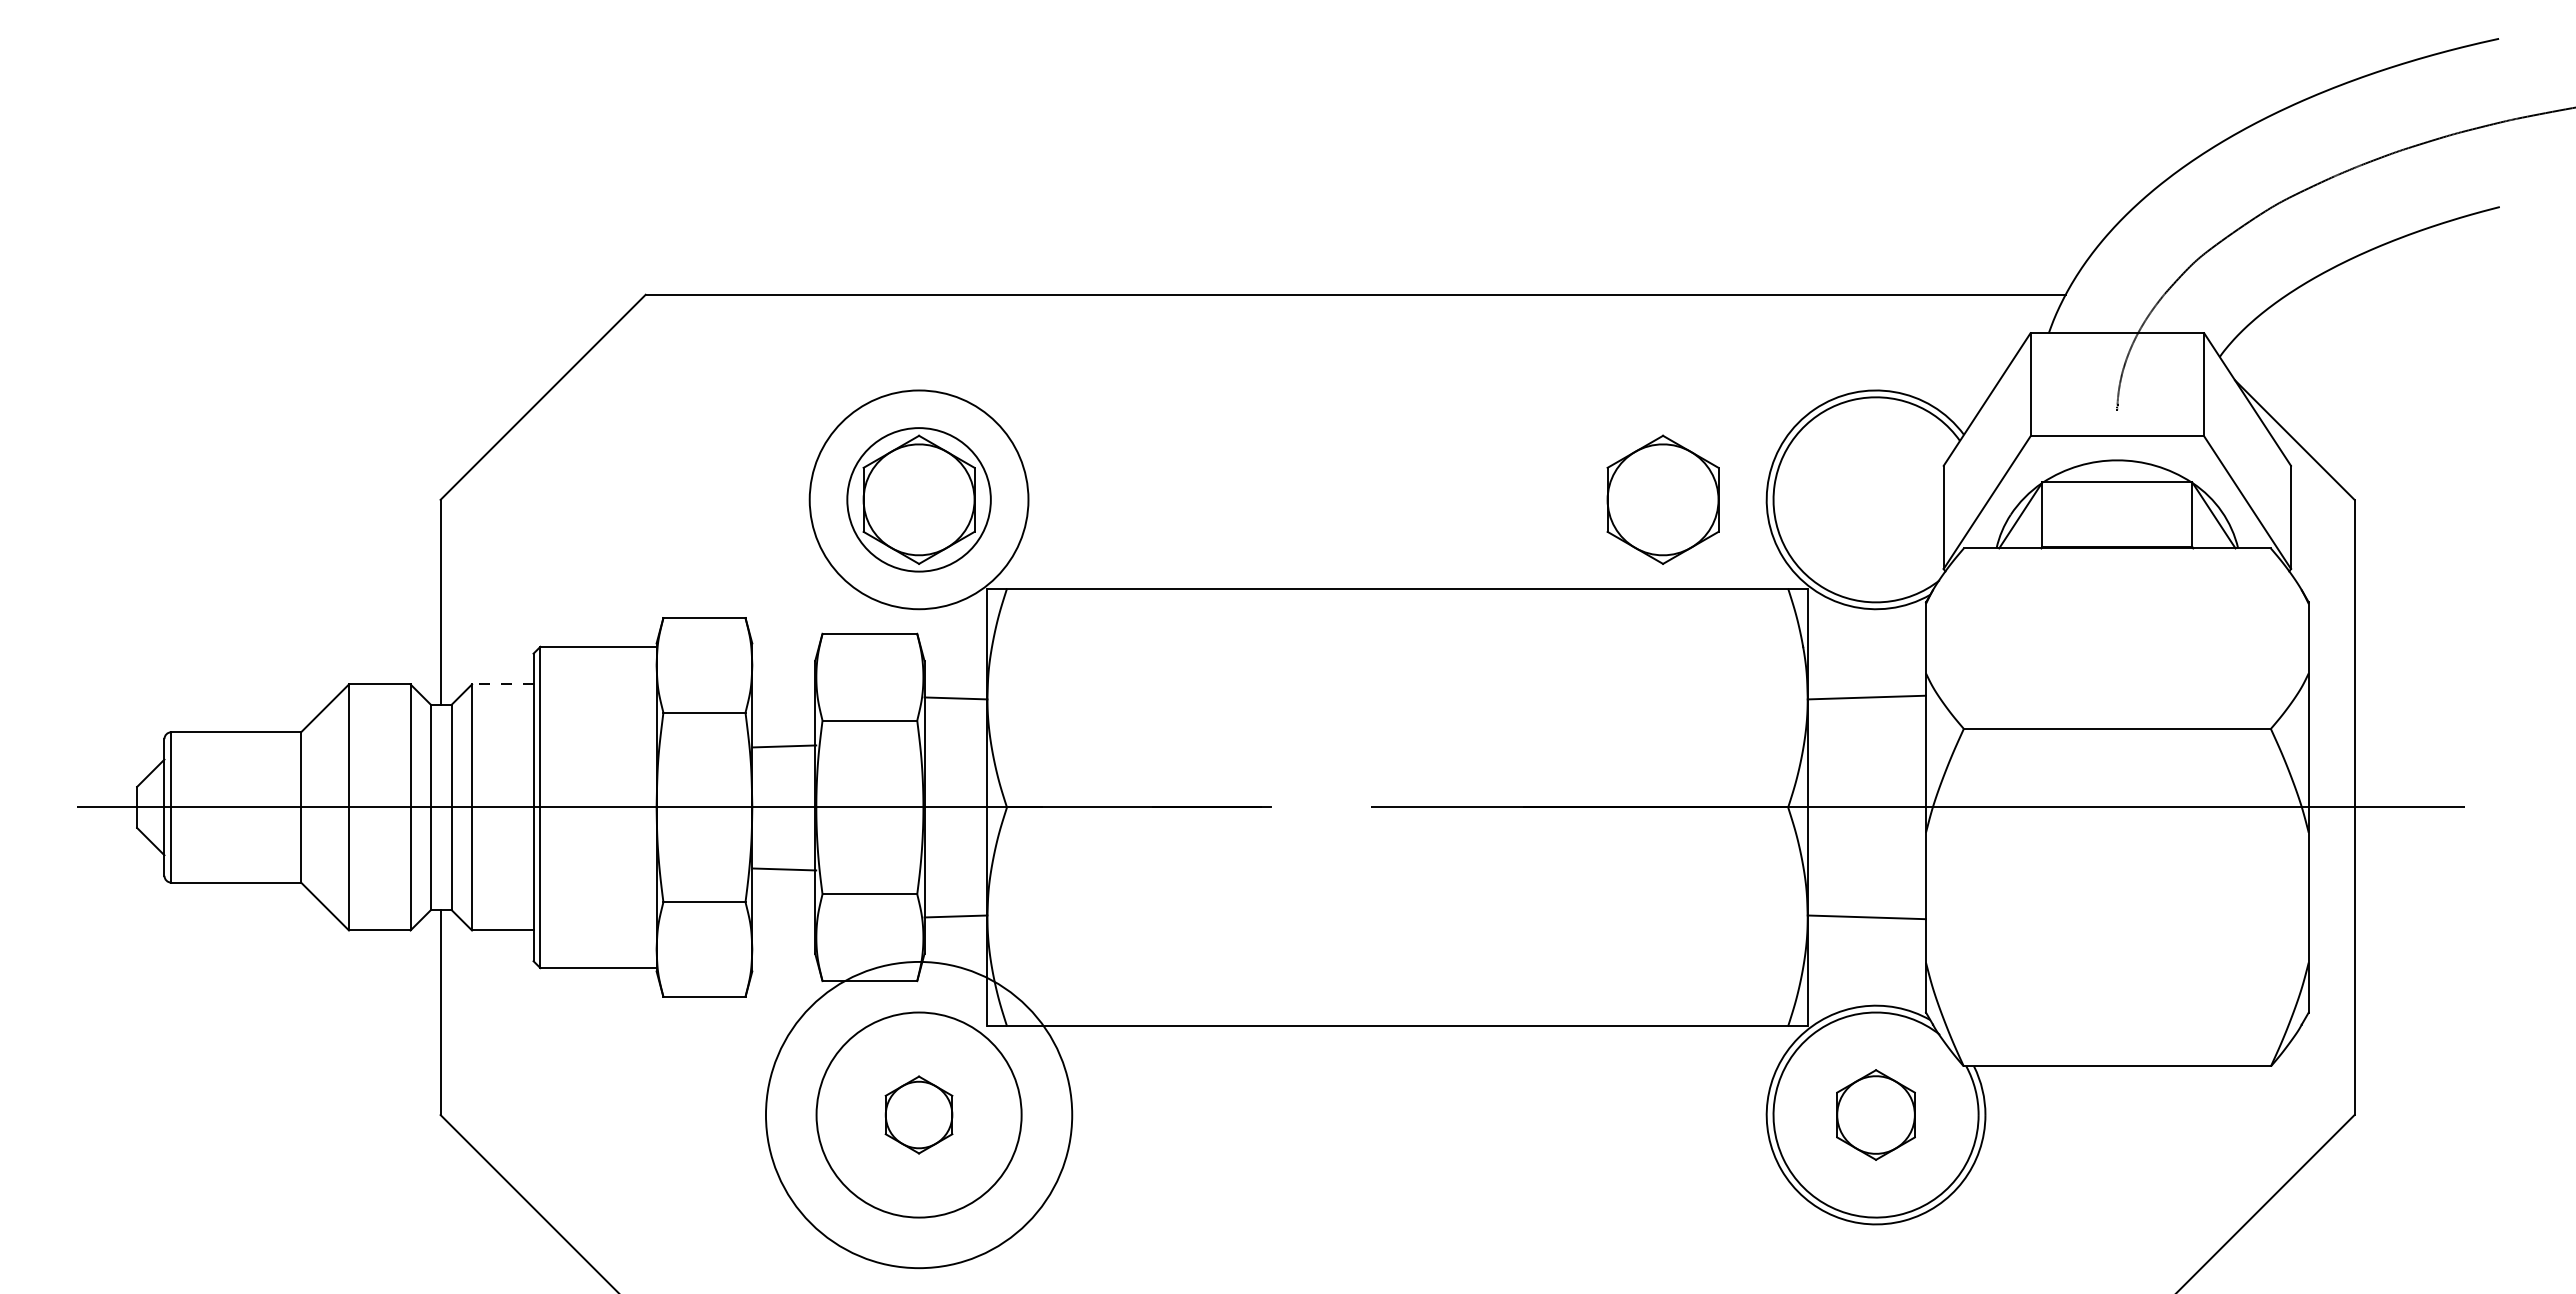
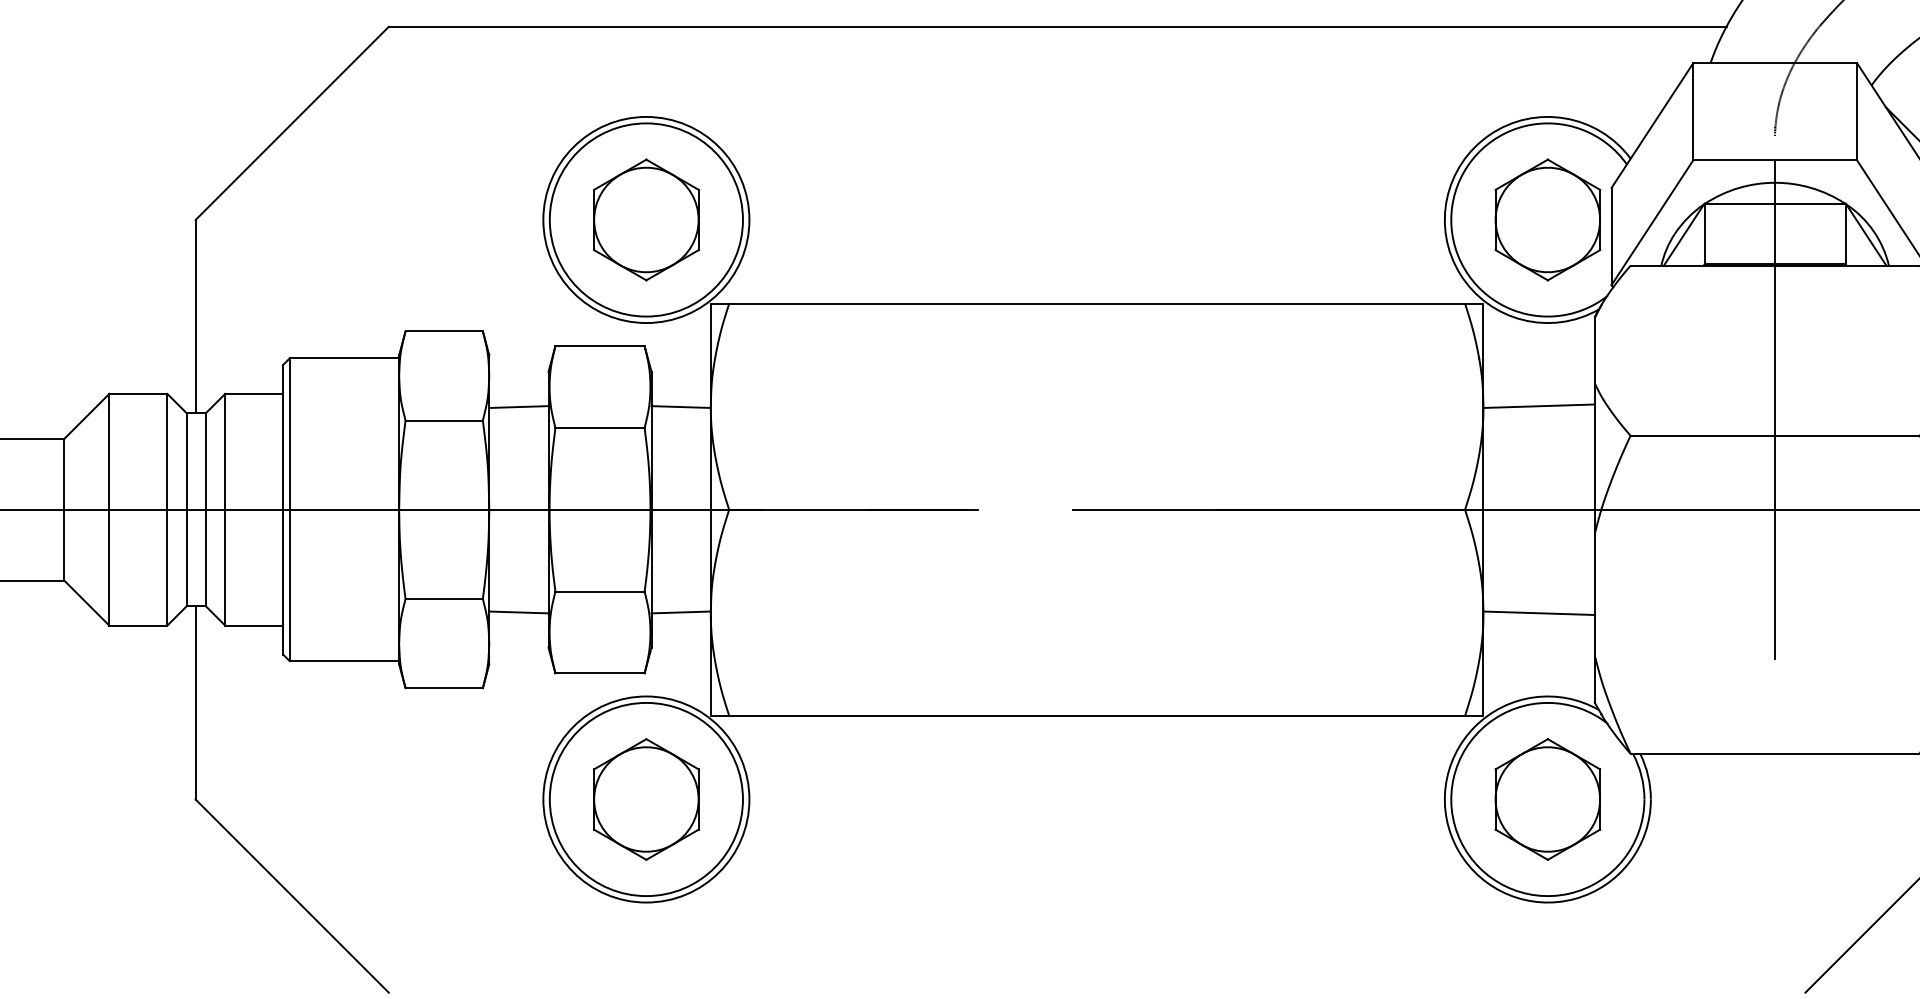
circle: (918, 499) -> (645, 219), size x1.43
part: (1662, 499) -> (1547, 219), moved
line: (502, 684) -> (253, 393), dashed -> solid
line: (2117, 701) -> (1775, 409), added
line: (784, 746) -> (518, 407), moved
line: (784, 869) -> (518, 612), moved
circle: (918, 1114) -> (645, 798), size x0.71
part: (918, 1114) -> (645, 798), size x1.67
part: (1875, 1114) -> (1547, 798), size x1.43

